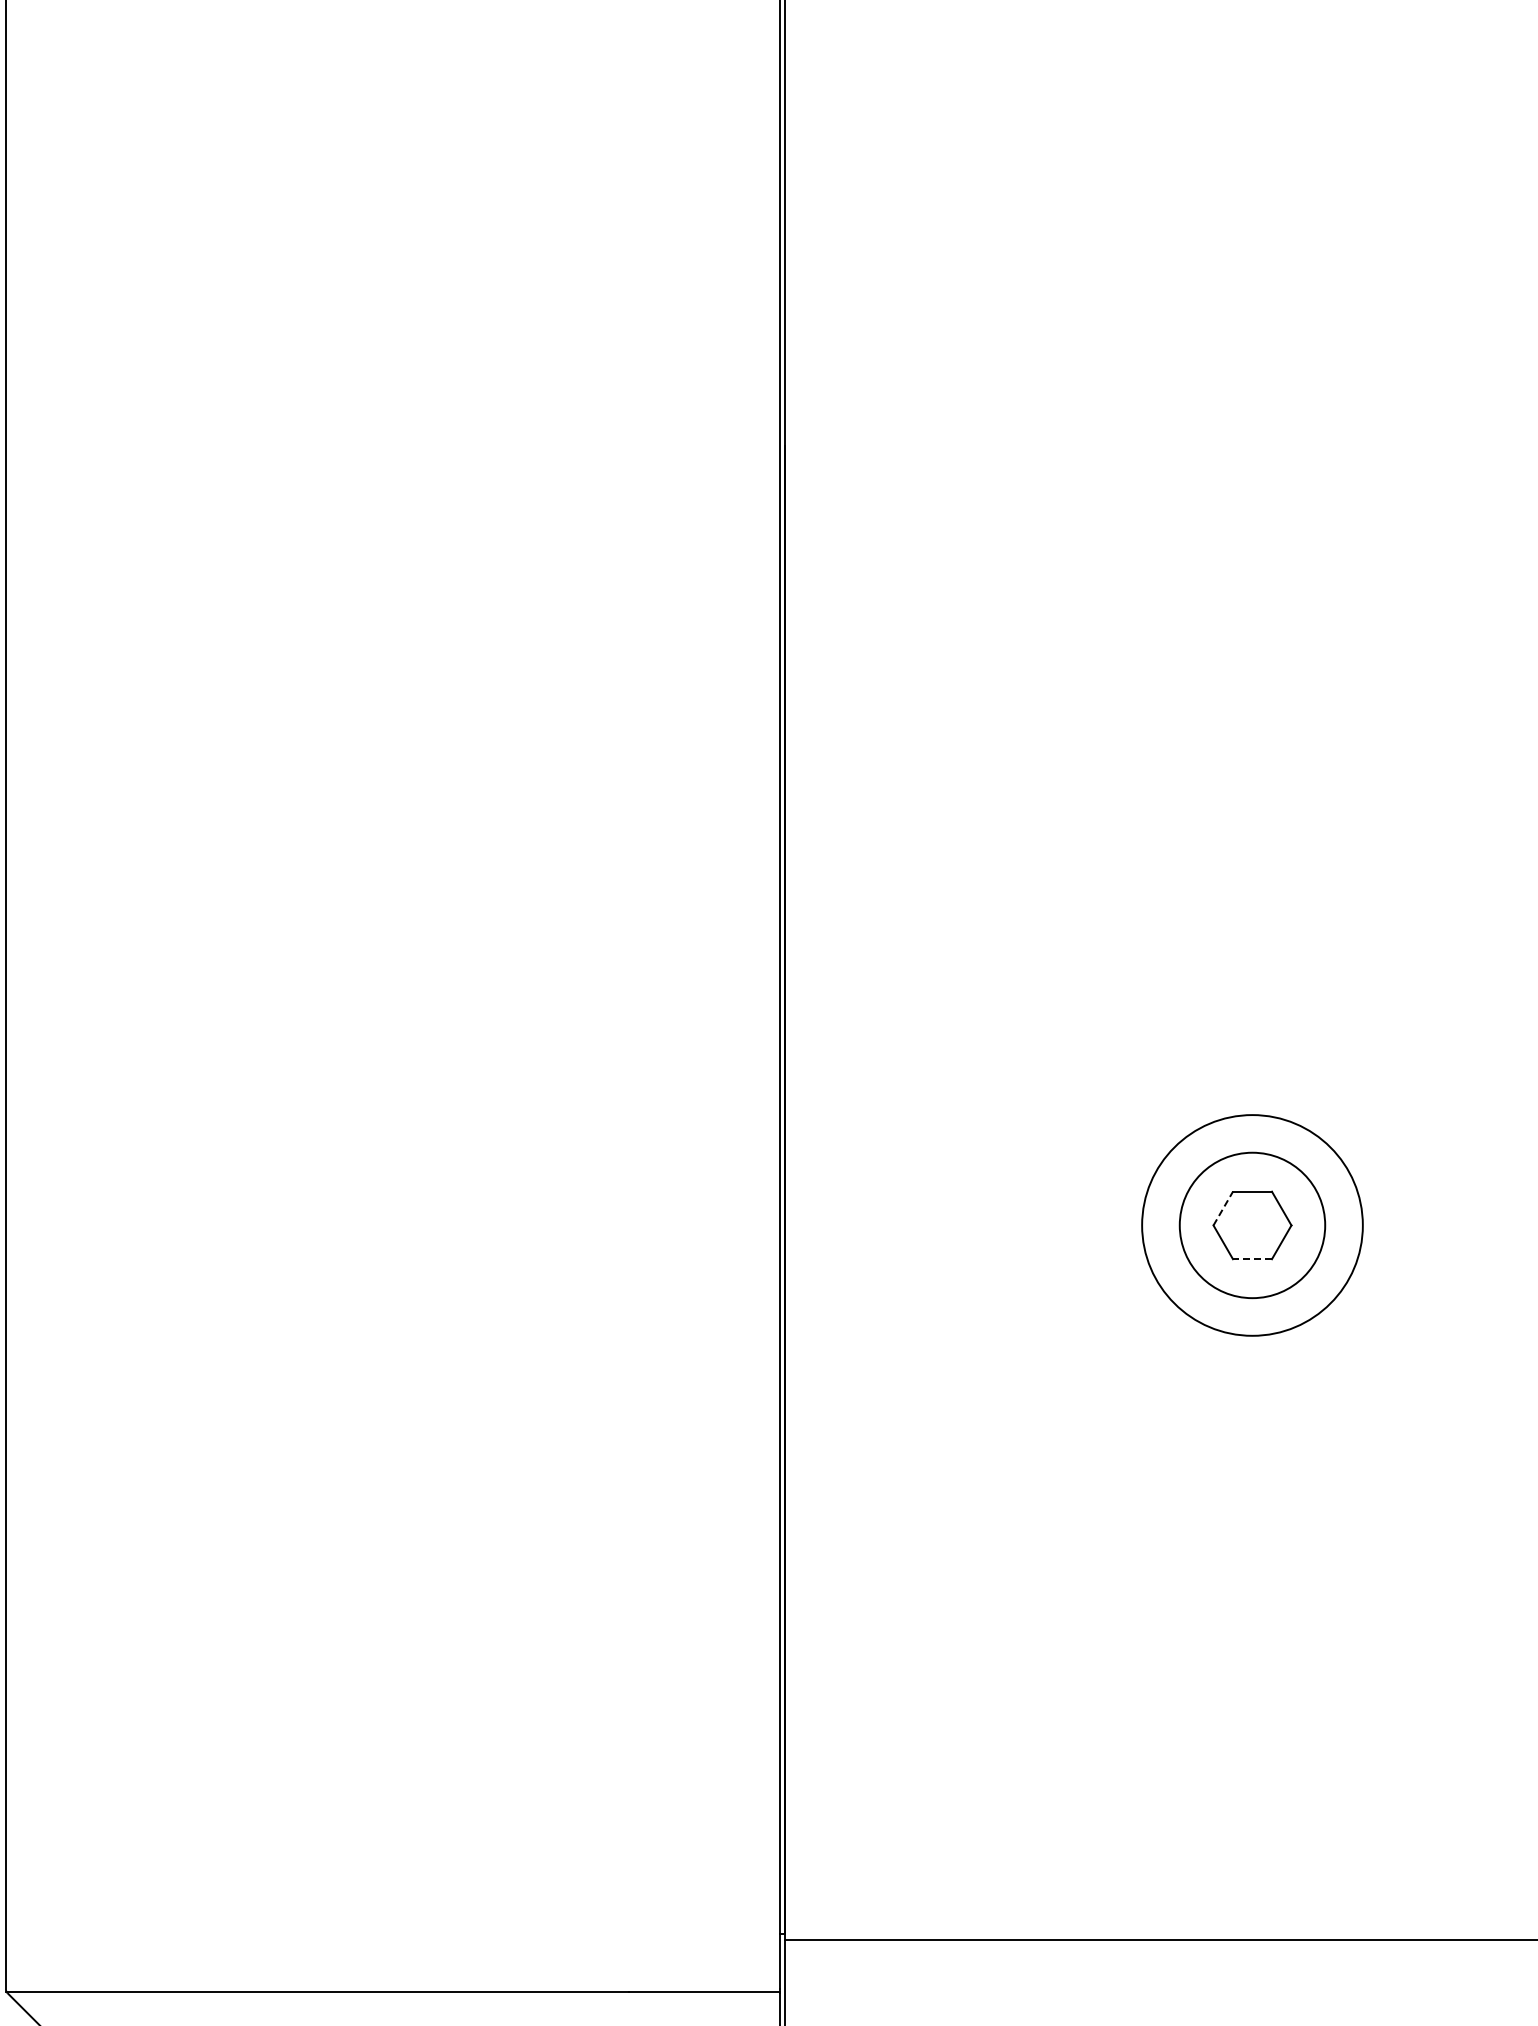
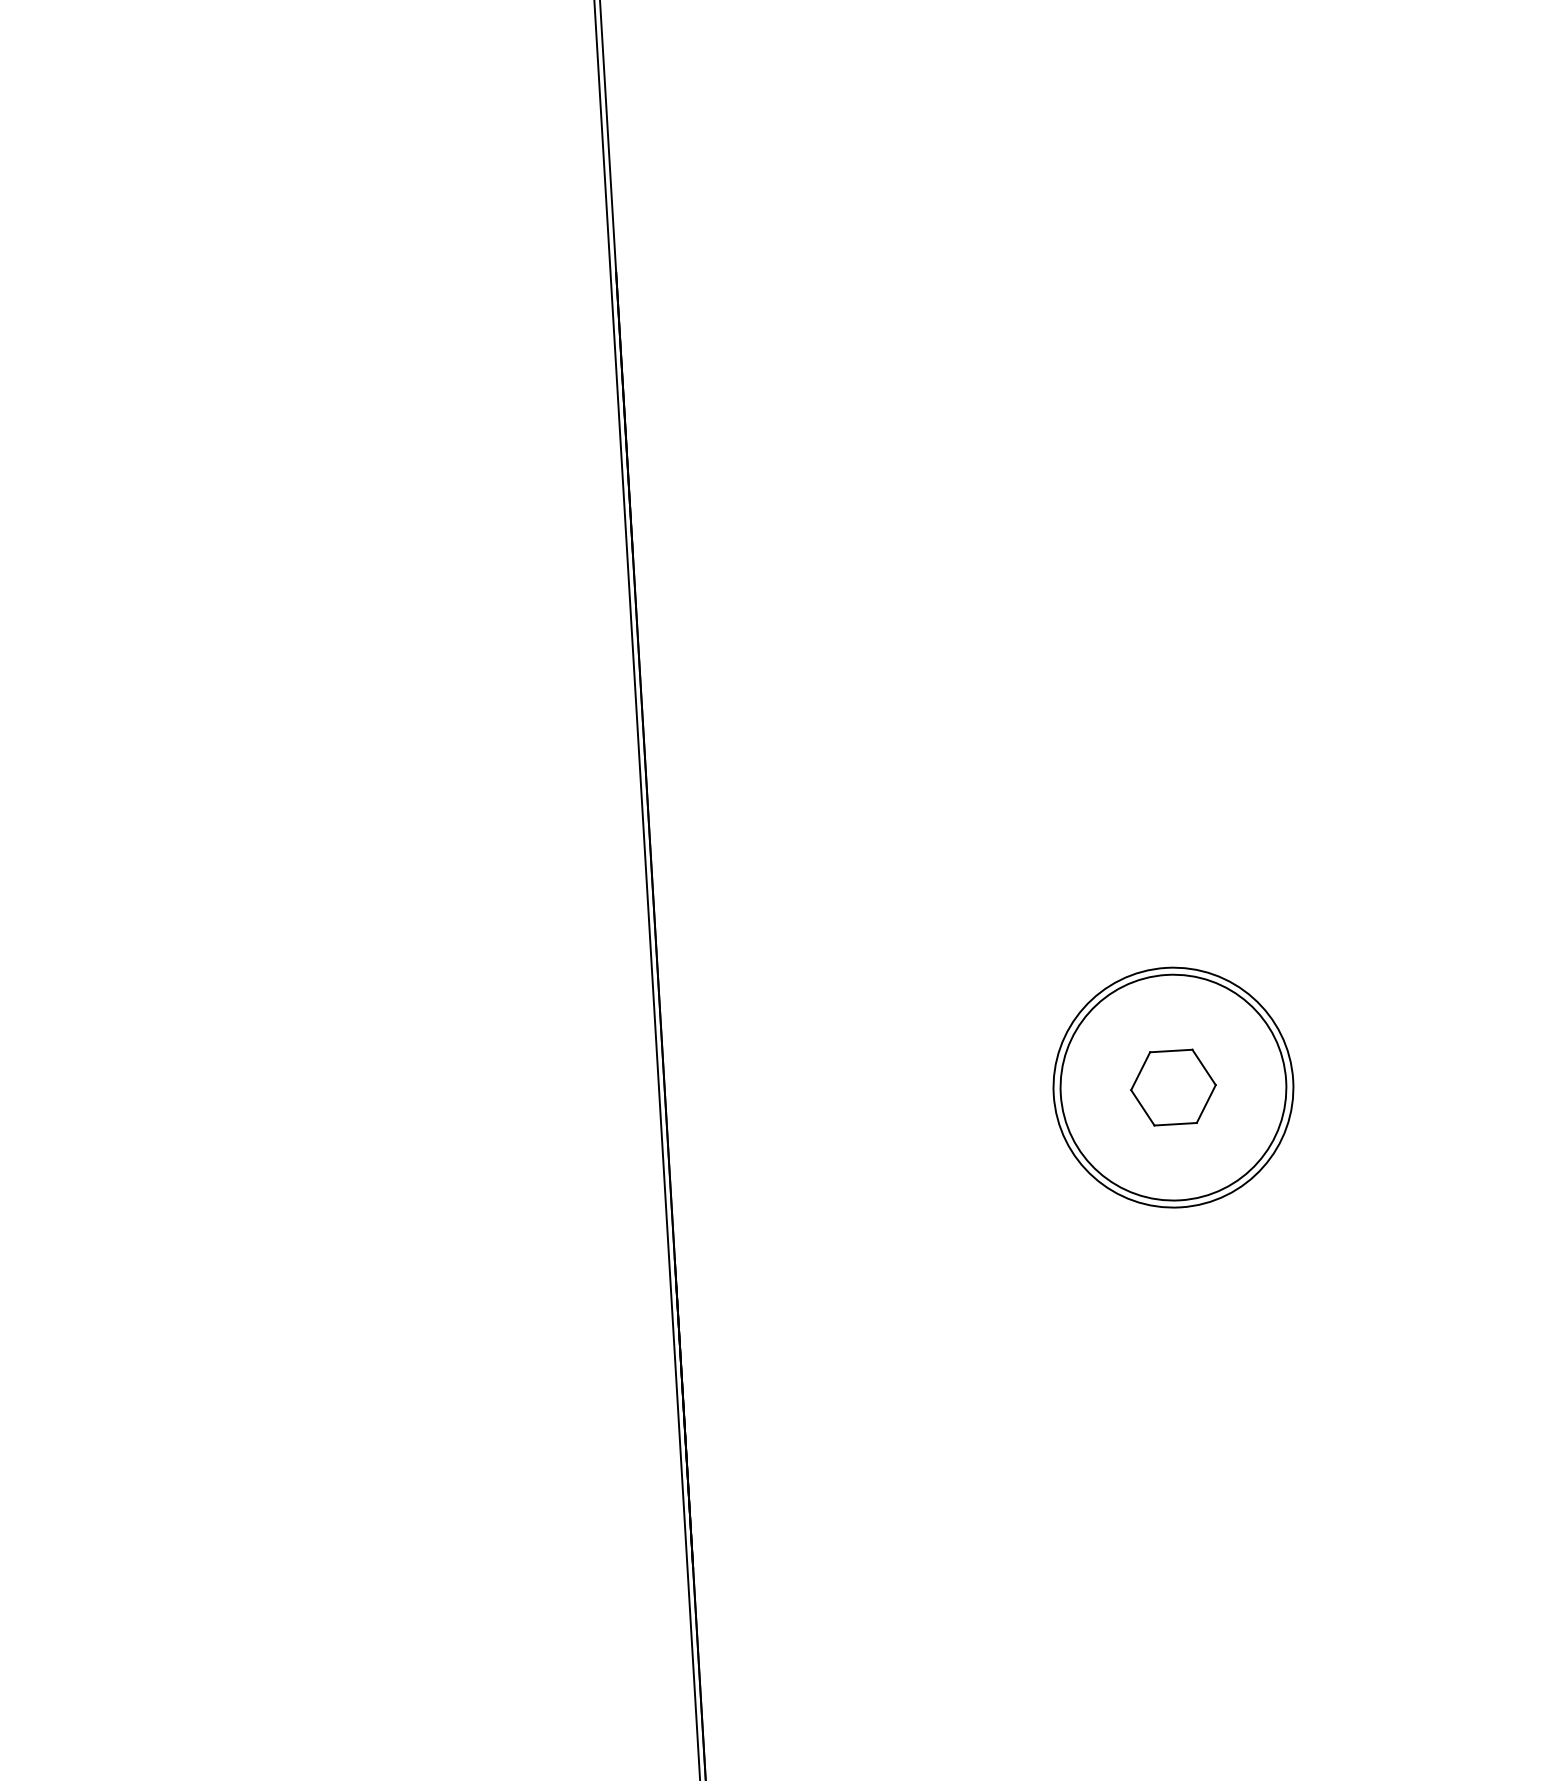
line: (1223, 1208) -> (1140, 1071), dashed -> solid
circle: (1252, 1225) -> (1173, 1087), size x1.43
line: (1251, 1259) -> (1174, 1124), dashed -> solid

